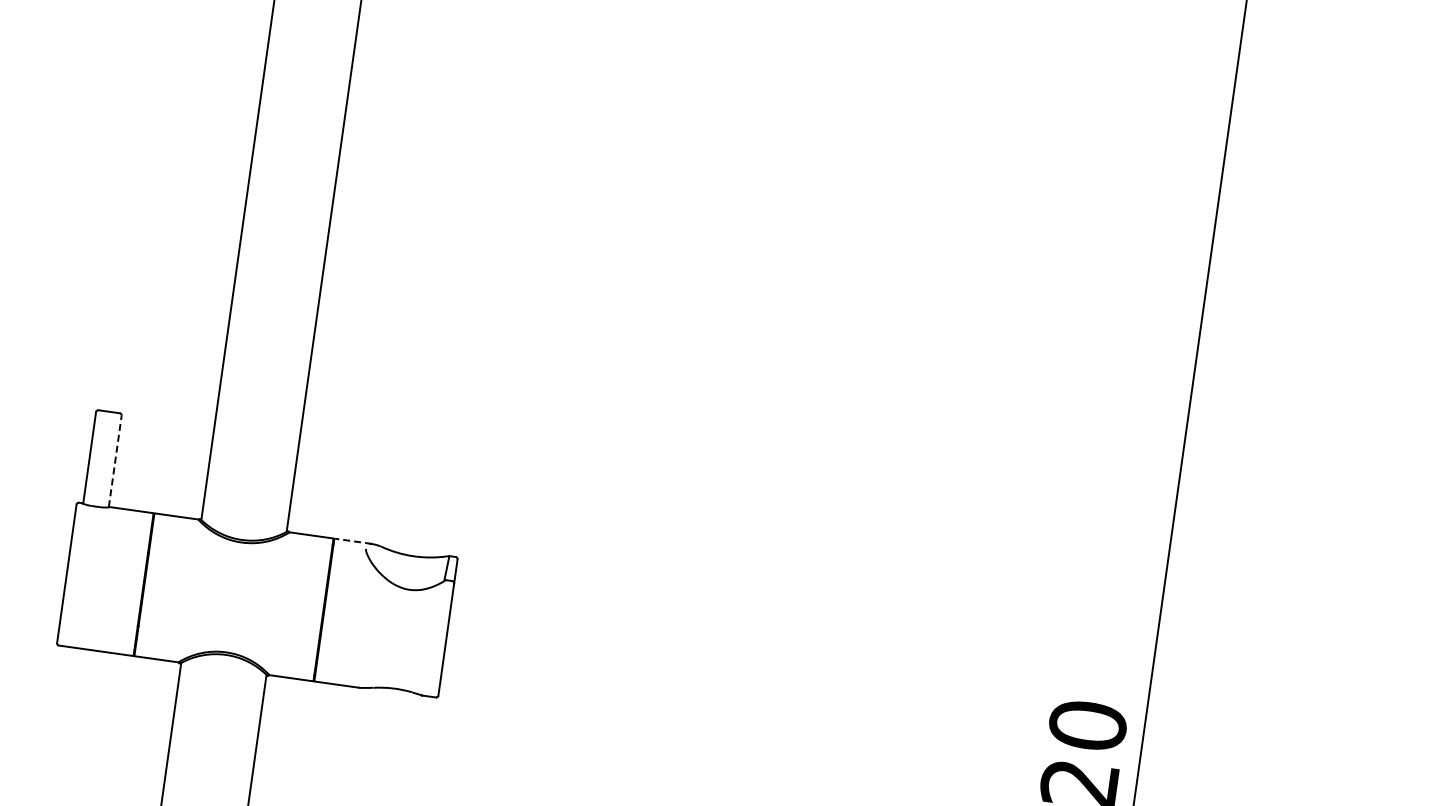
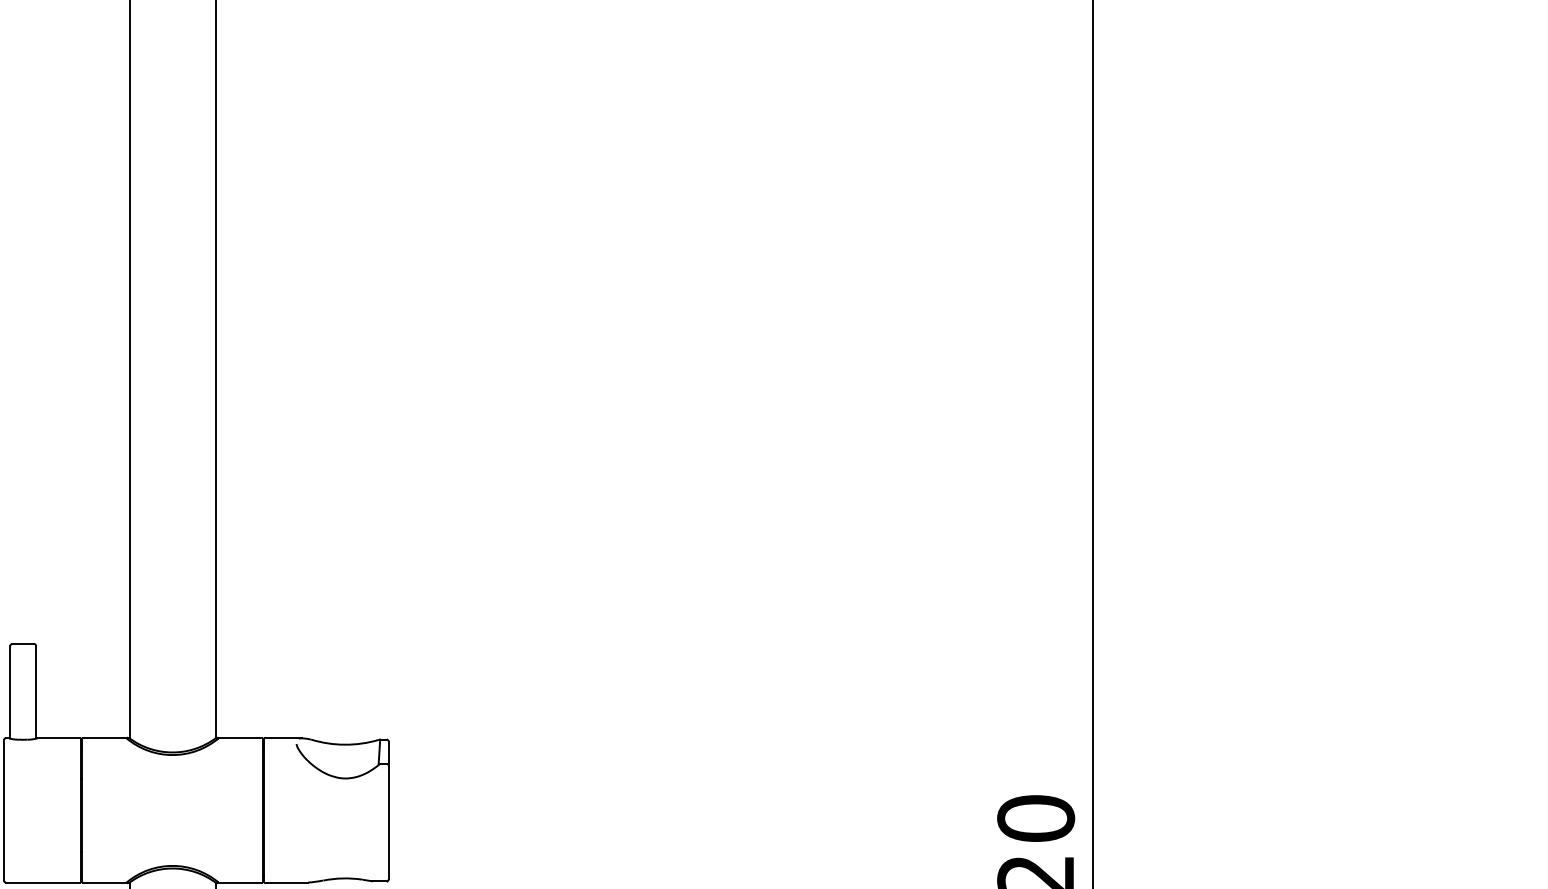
line: (115, 460) -> (36, 691), dashed -> solid
line: (353, 541) -> (283, 738), dashed -> solid

